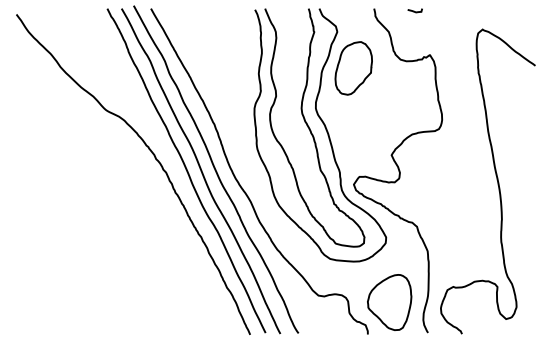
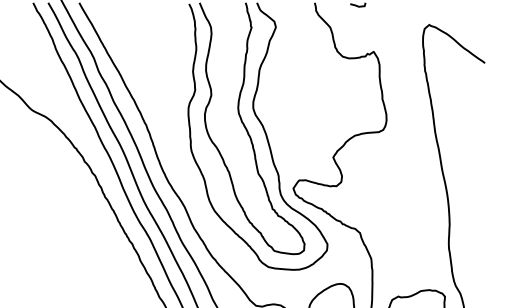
part: (353, 68) -> (293, 66), removed

